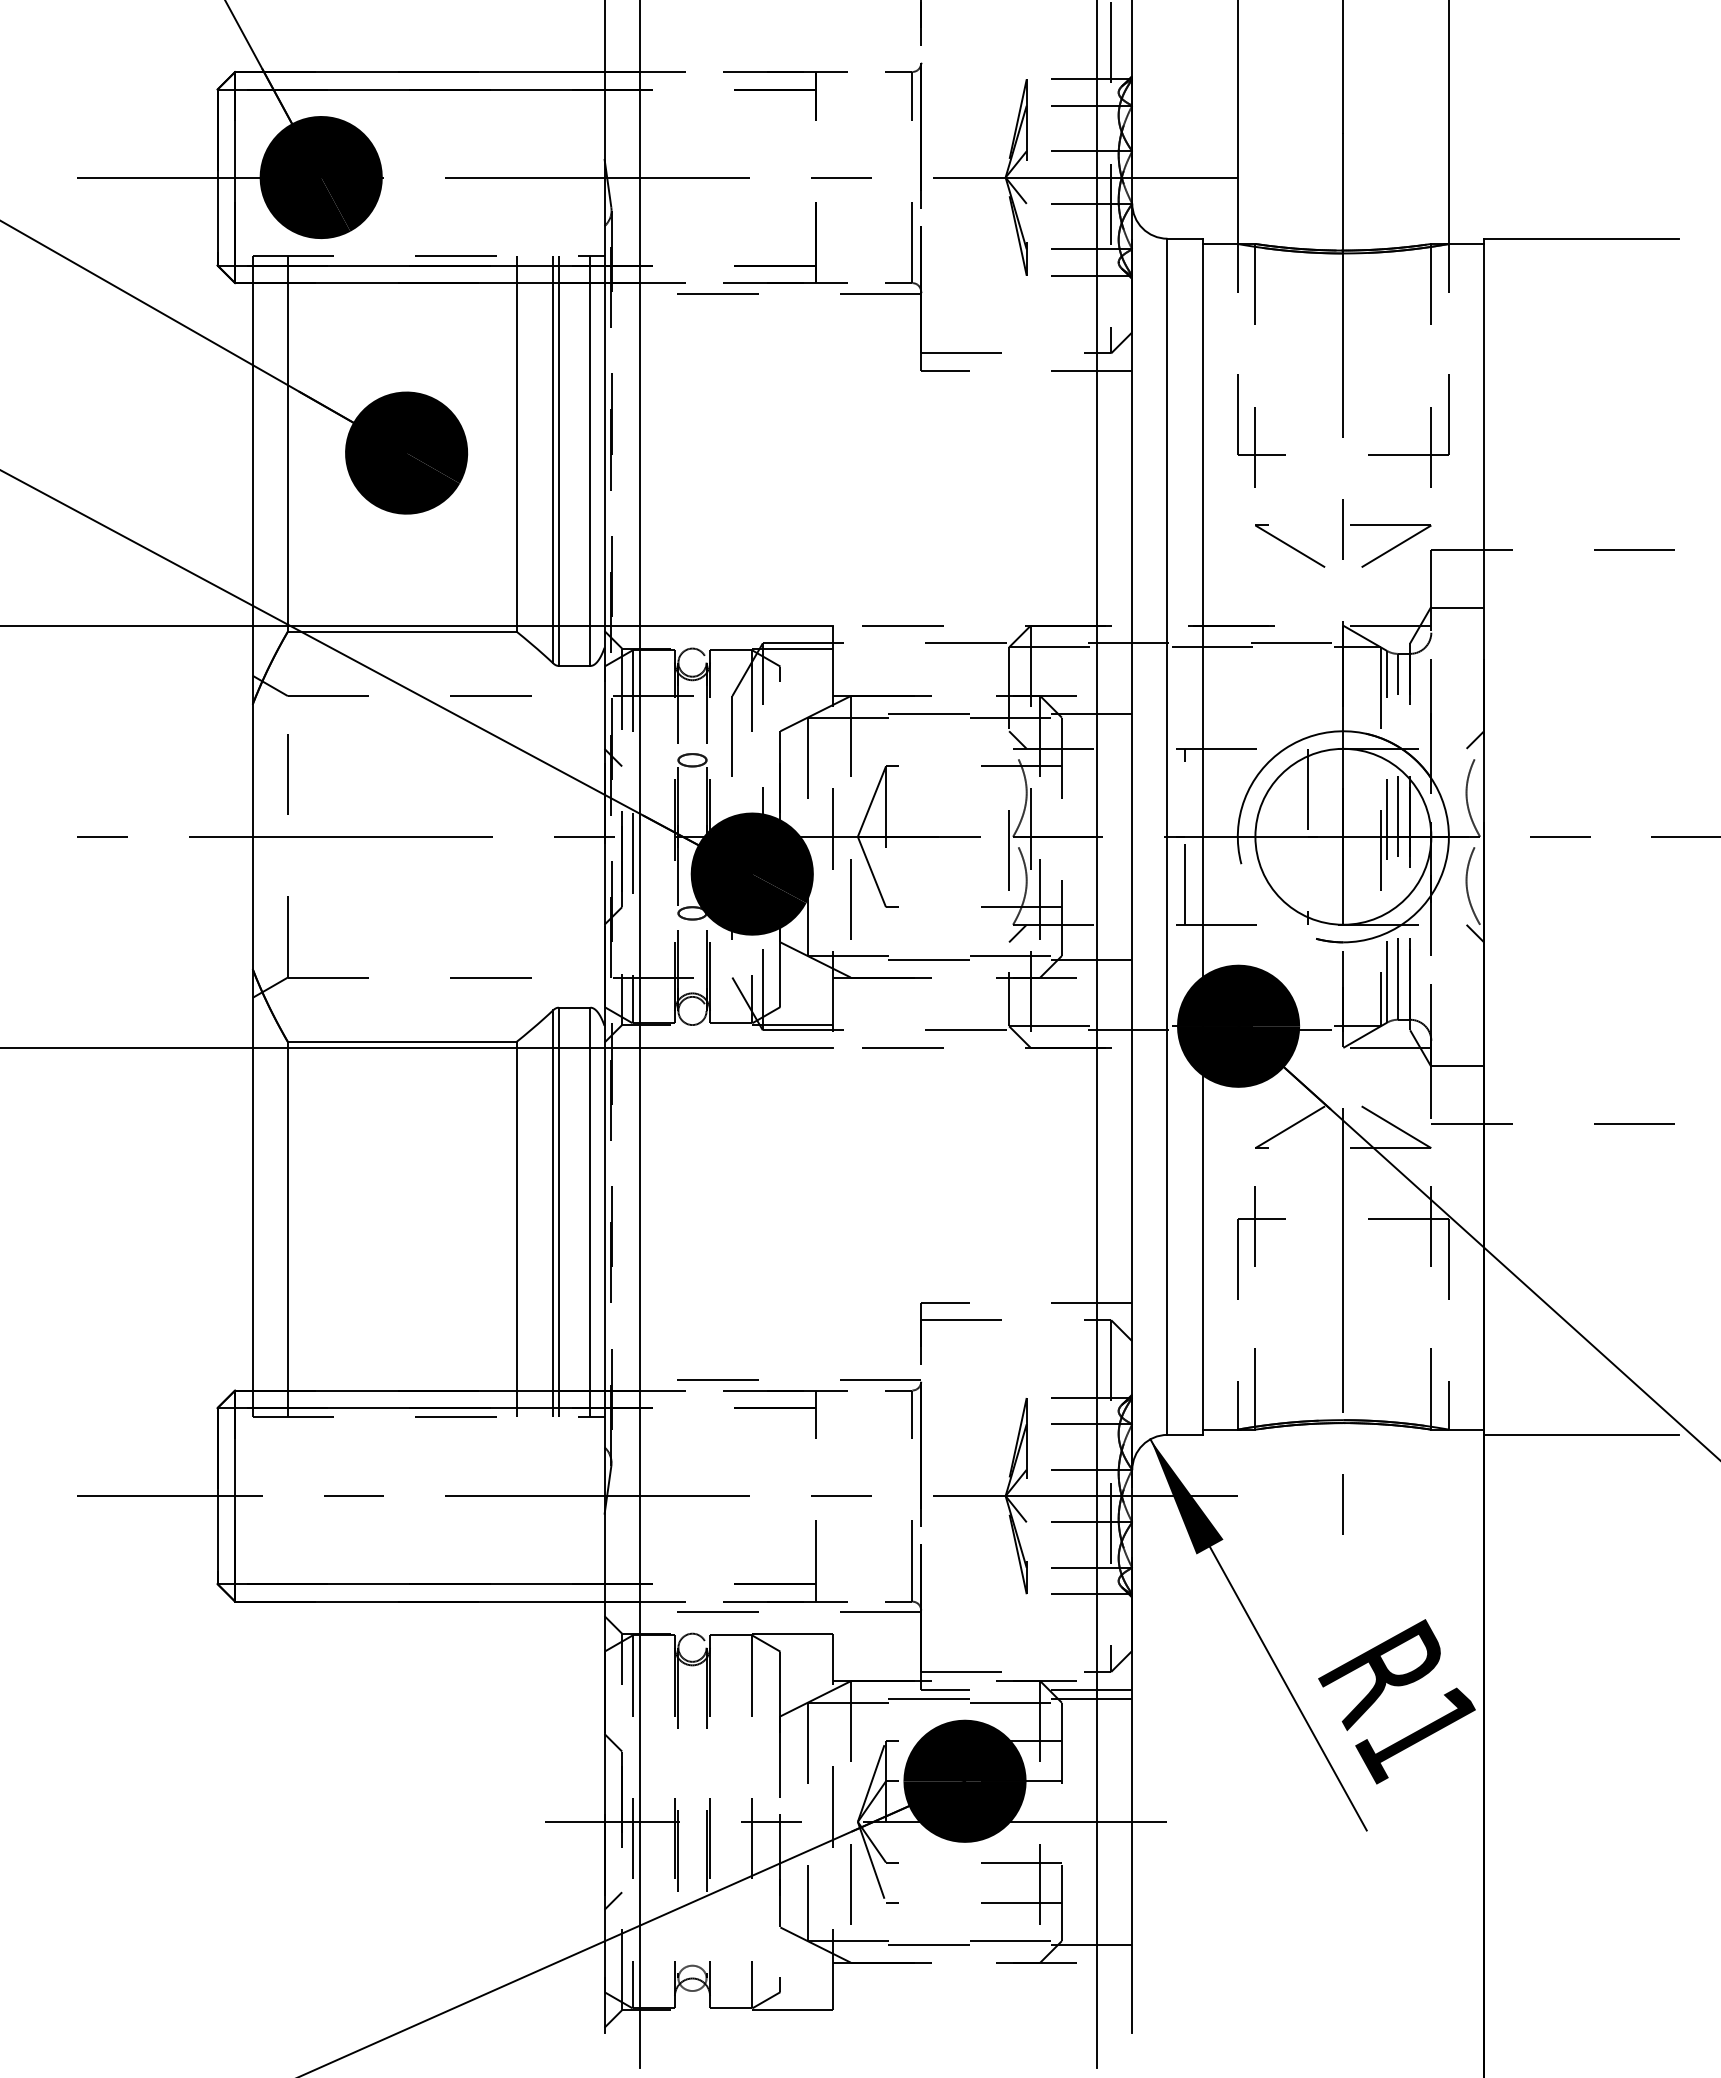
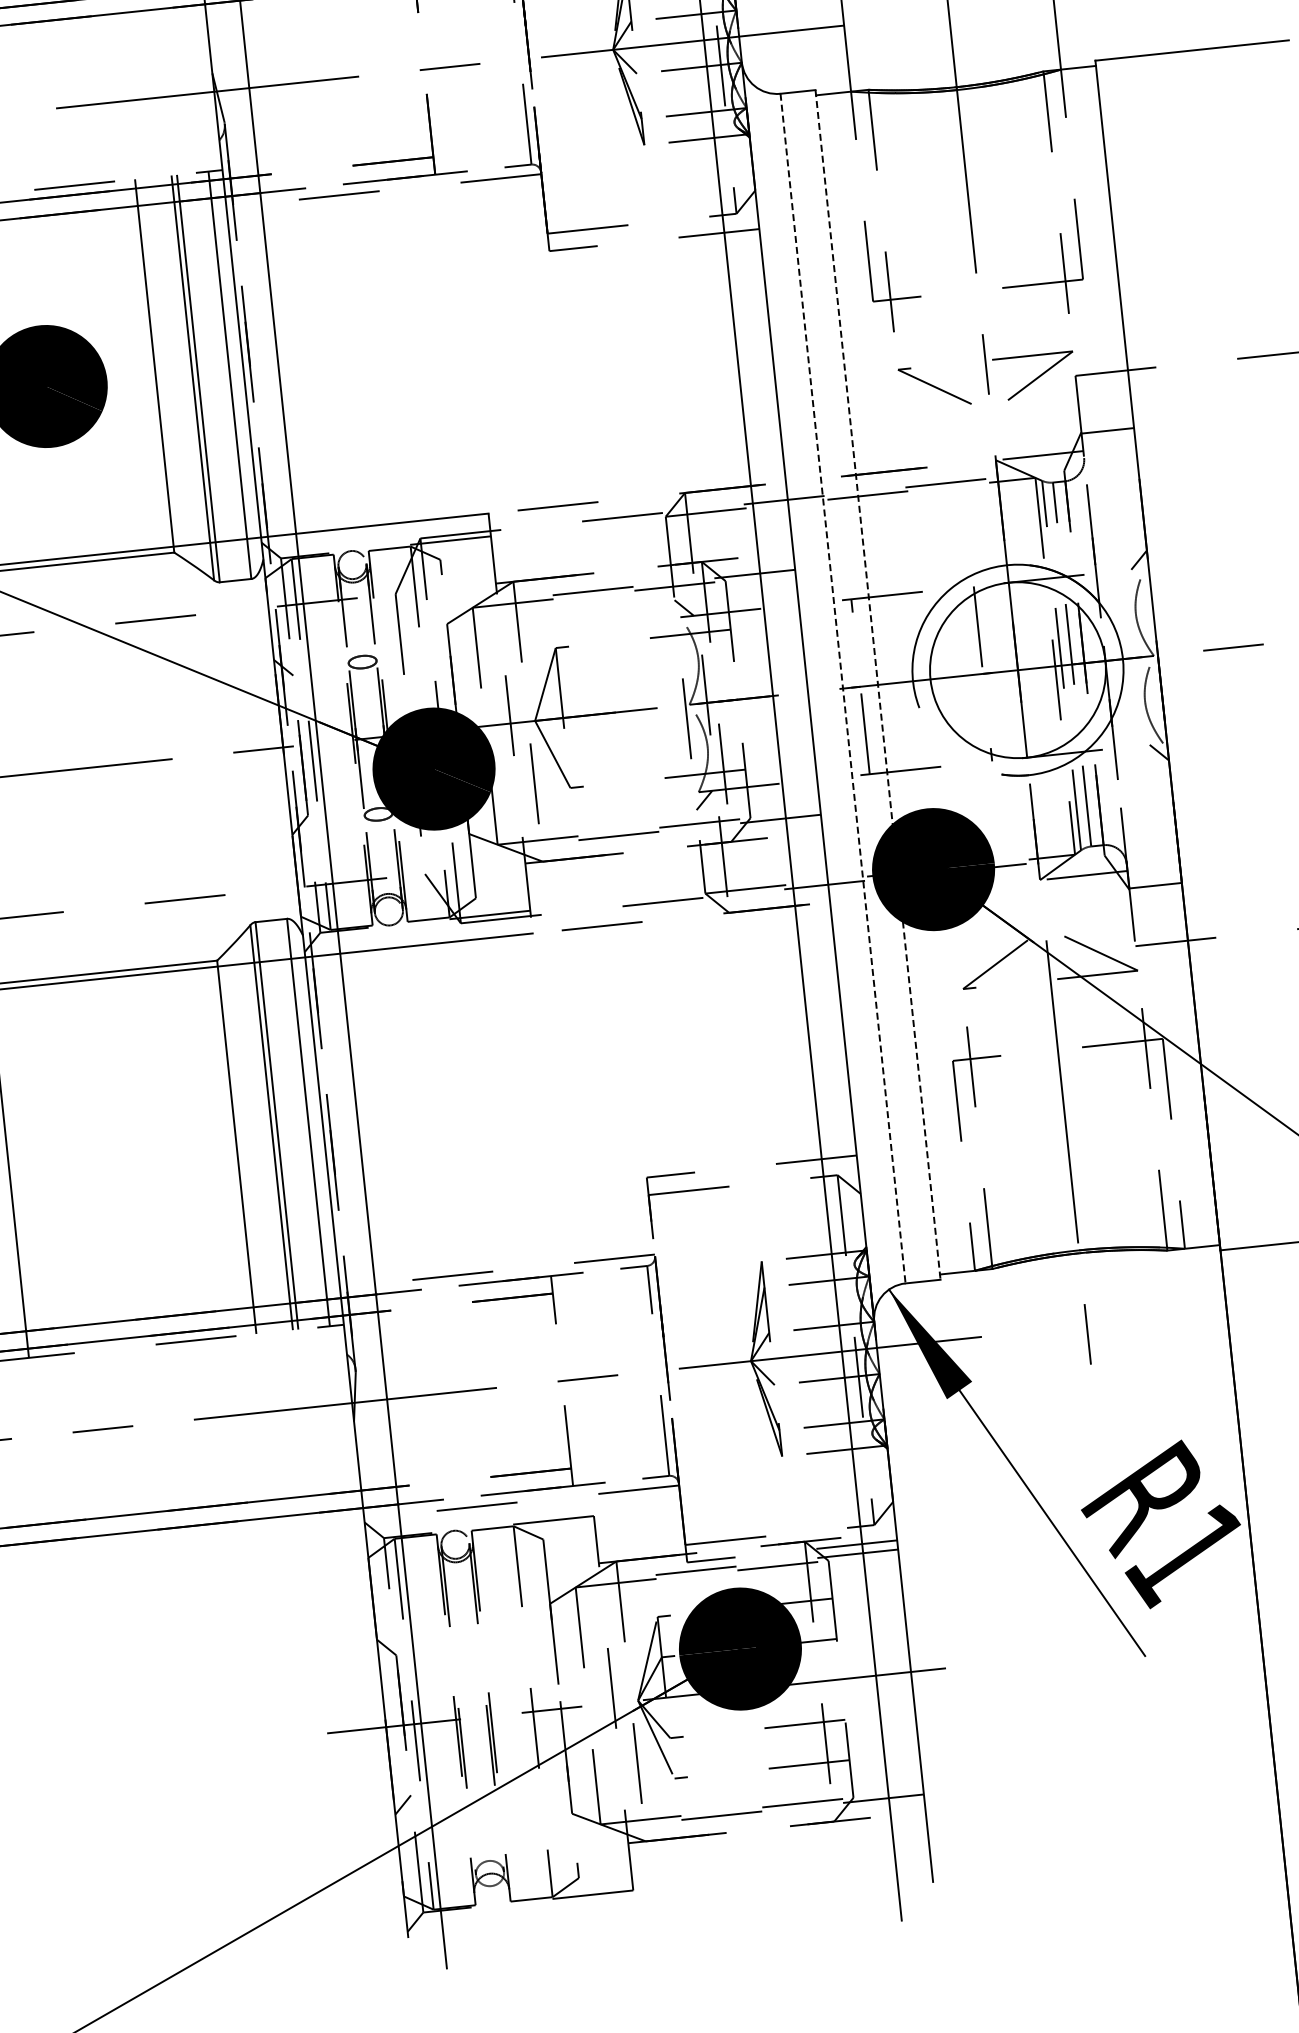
line: (1167, 837) -> (843, 689), solid -> dashed
line: (1202, 837) -> (877, 685), solid -> dashed

